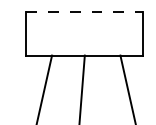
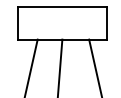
line: (85, 12) -> (62, 7), dashed -> solid

